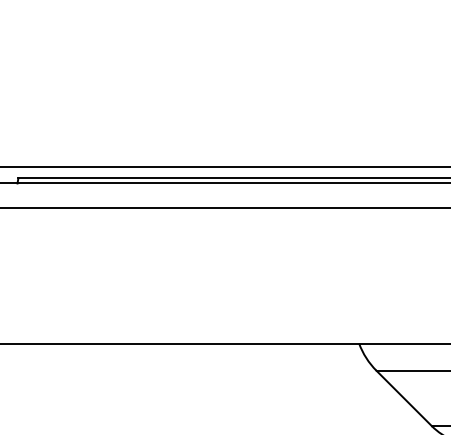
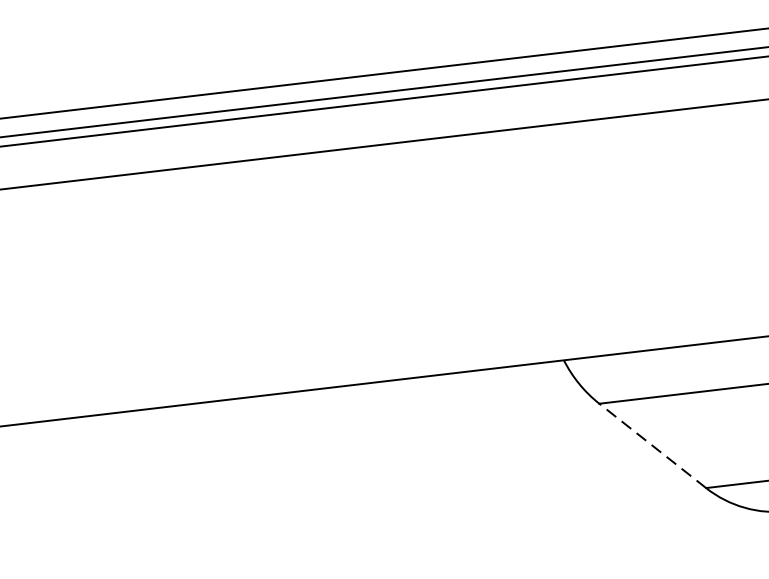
line: (403, 398) -> (651, 446), solid -> dashed

